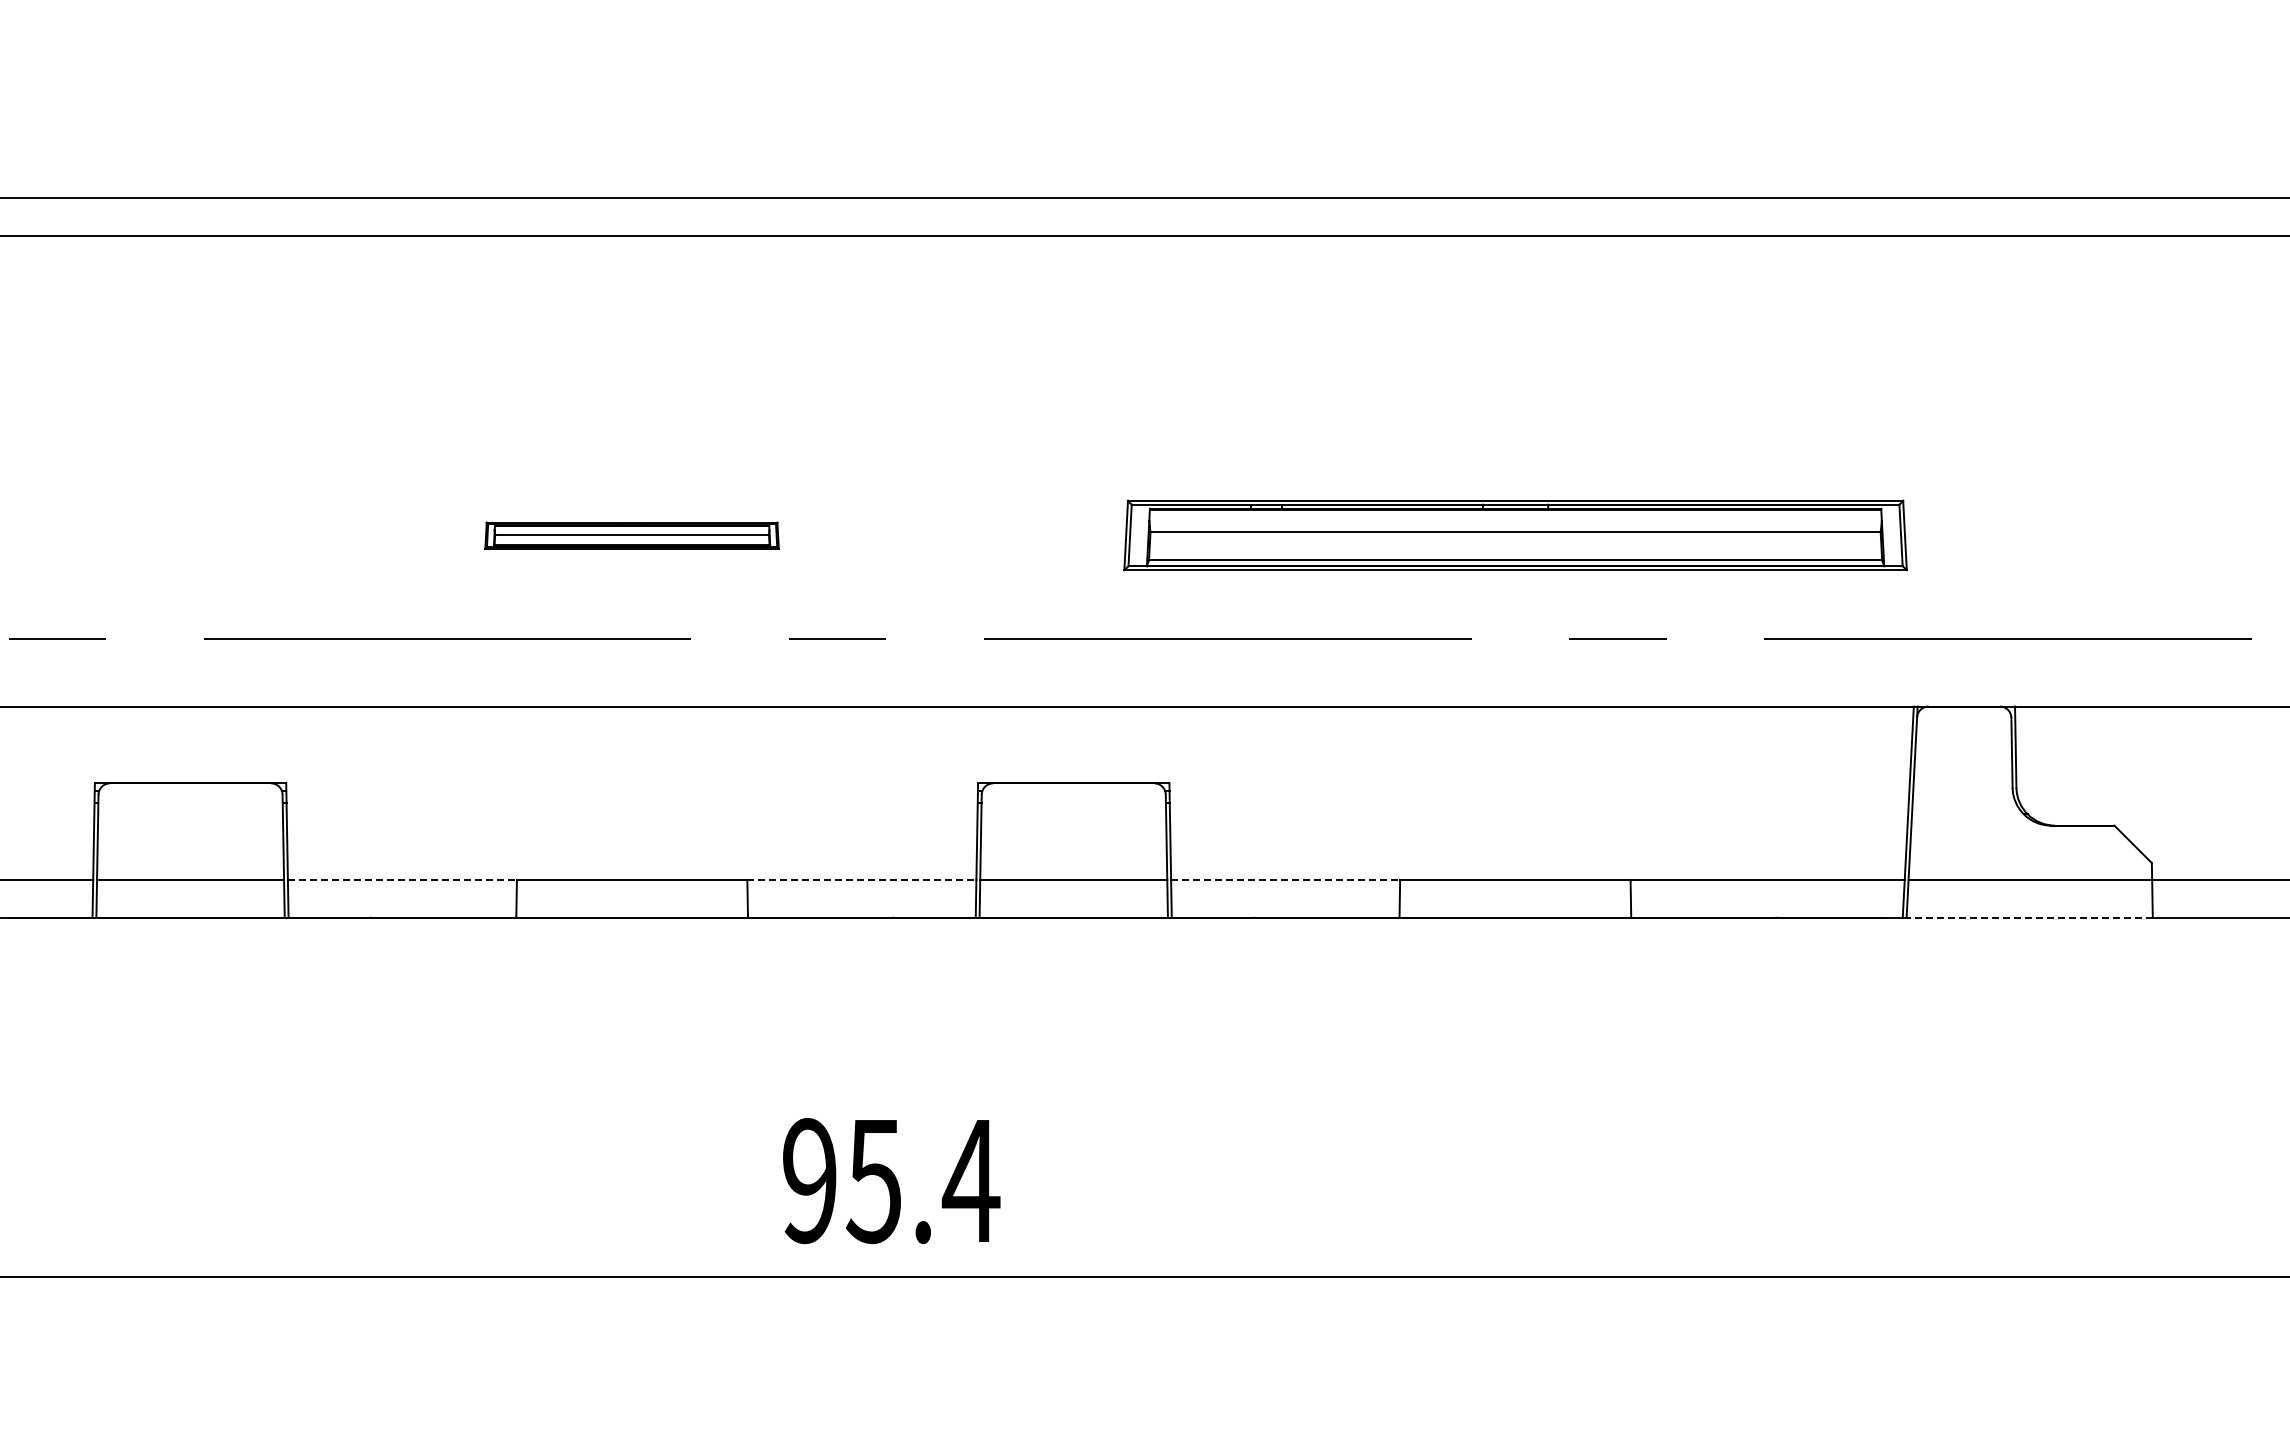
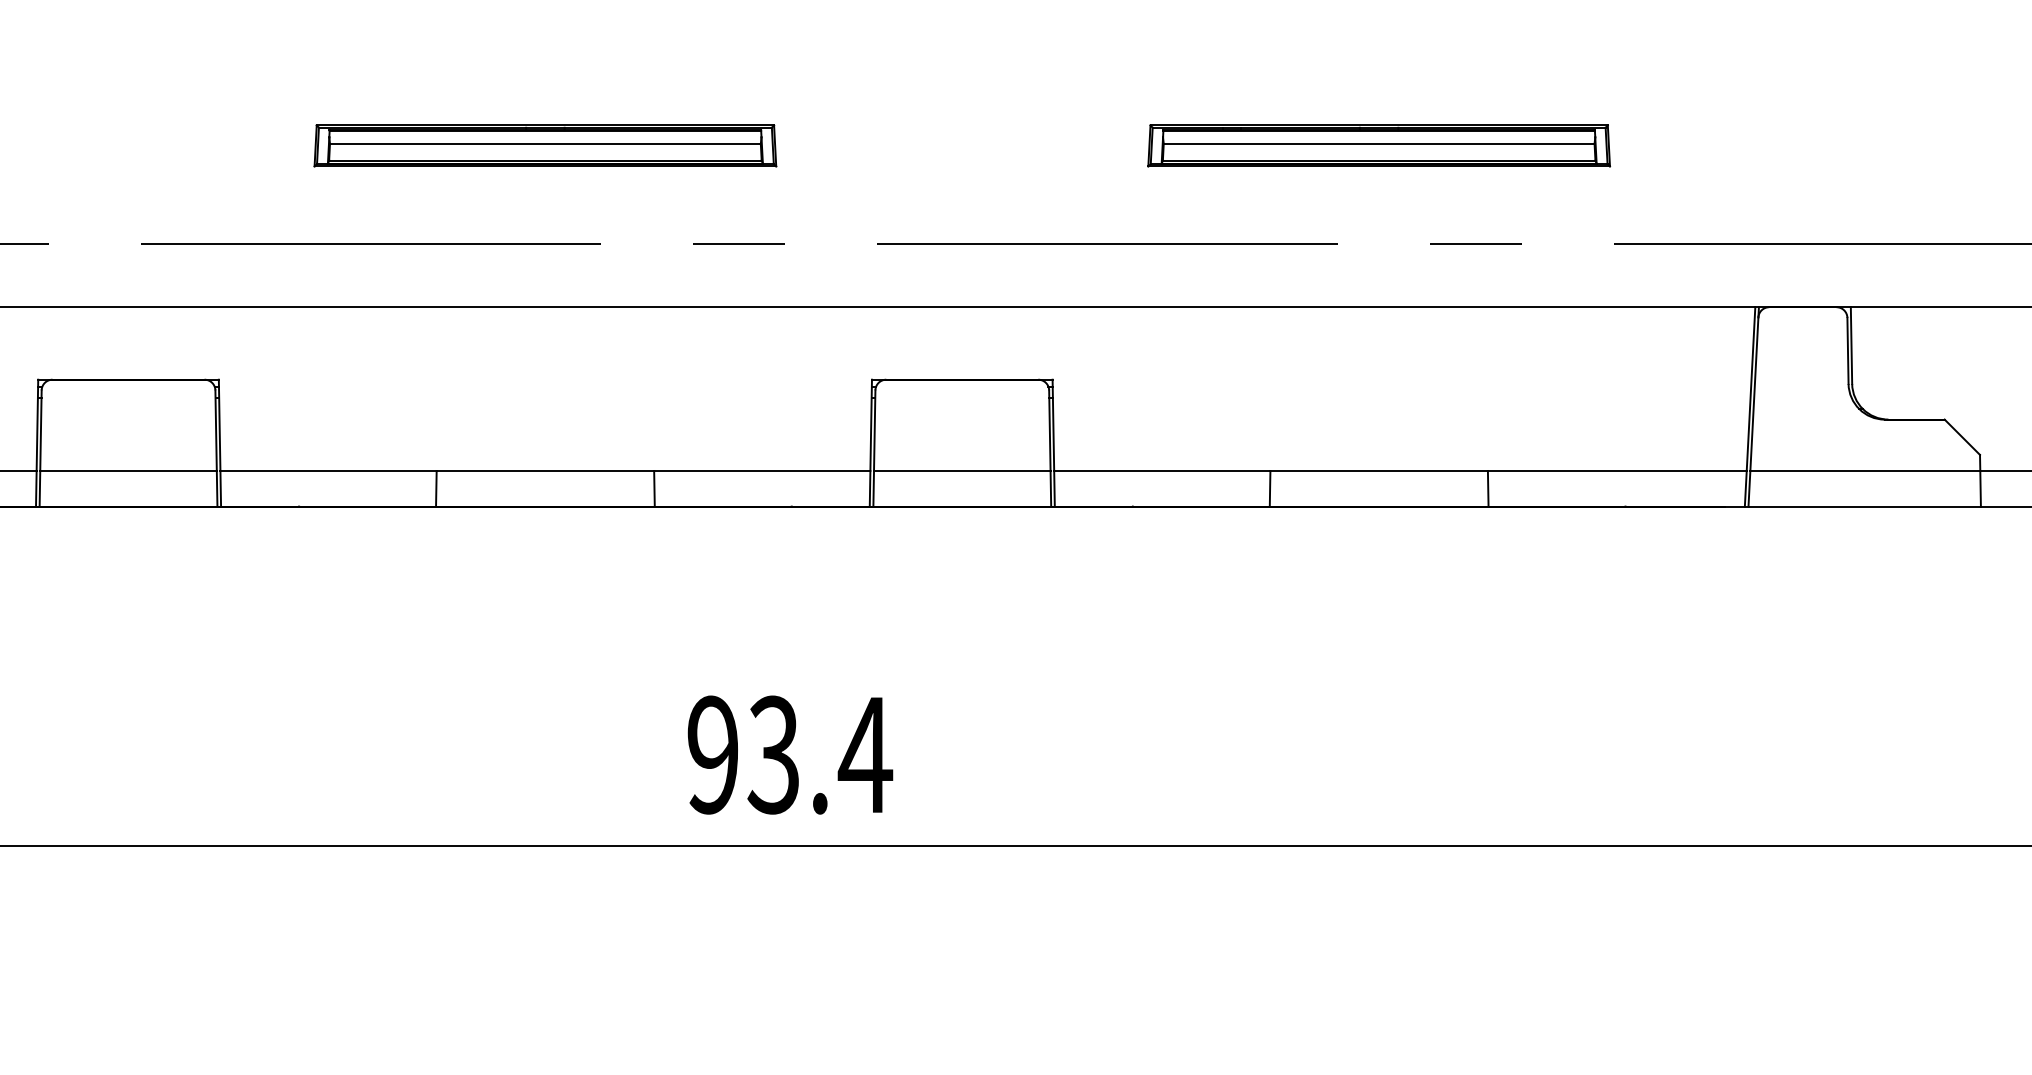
part: (631, 535) -> (544, 145), size x1.67
part: (1514, 535) -> (1378, 145), size x0.62
line: (402, 880) -> (328, 471), dashed -> solid
line: (861, 880) -> (761, 471), dashed -> solid
line: (1285, 880) -> (1162, 471), dashed -> solid
line: (2029, 917) -> (1864, 506), dashed -> solid
text: (873, 1180) -> (773, 754), 95.4 -> 93.4

